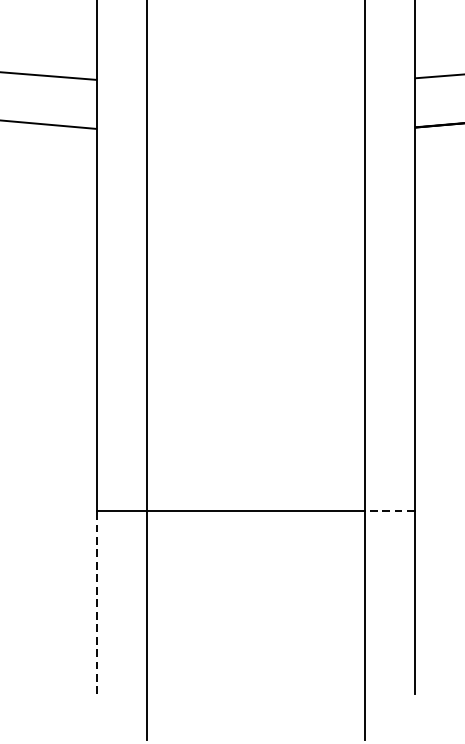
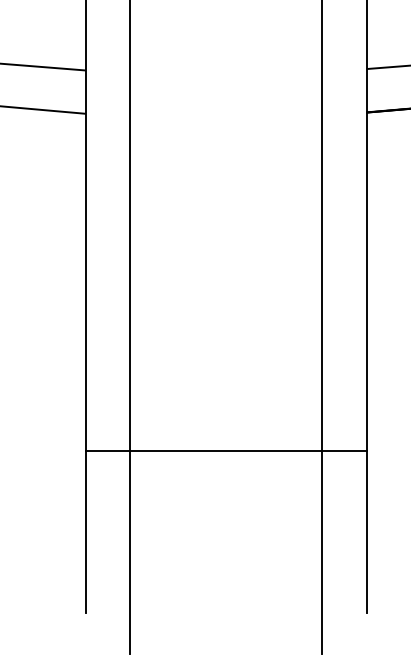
line: (389, 511) -> (344, 451), dashed -> solid
line: (96, 602) -> (85, 532), dashed -> solid

